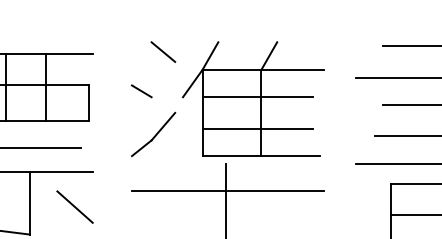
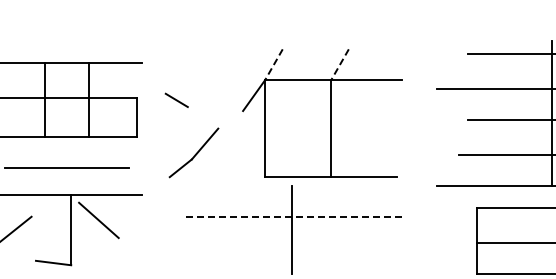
line: (162, 52) -> (220, 60), removed
line: (210, 55) -> (273, 64), solid -> dashed
line: (269, 55) -> (340, 64), solid -> dashed
line: (141, 90) -> (176, 99), moved
line: (257, 97) -> (326, 111), removed
line: (257, 128) -> (326, 146), removed
part: (153, 134) -> (193, 152), moved
line: (227, 191) -> (293, 216), solid -> dashed
line: (74, 207) -> (98, 220), moved

